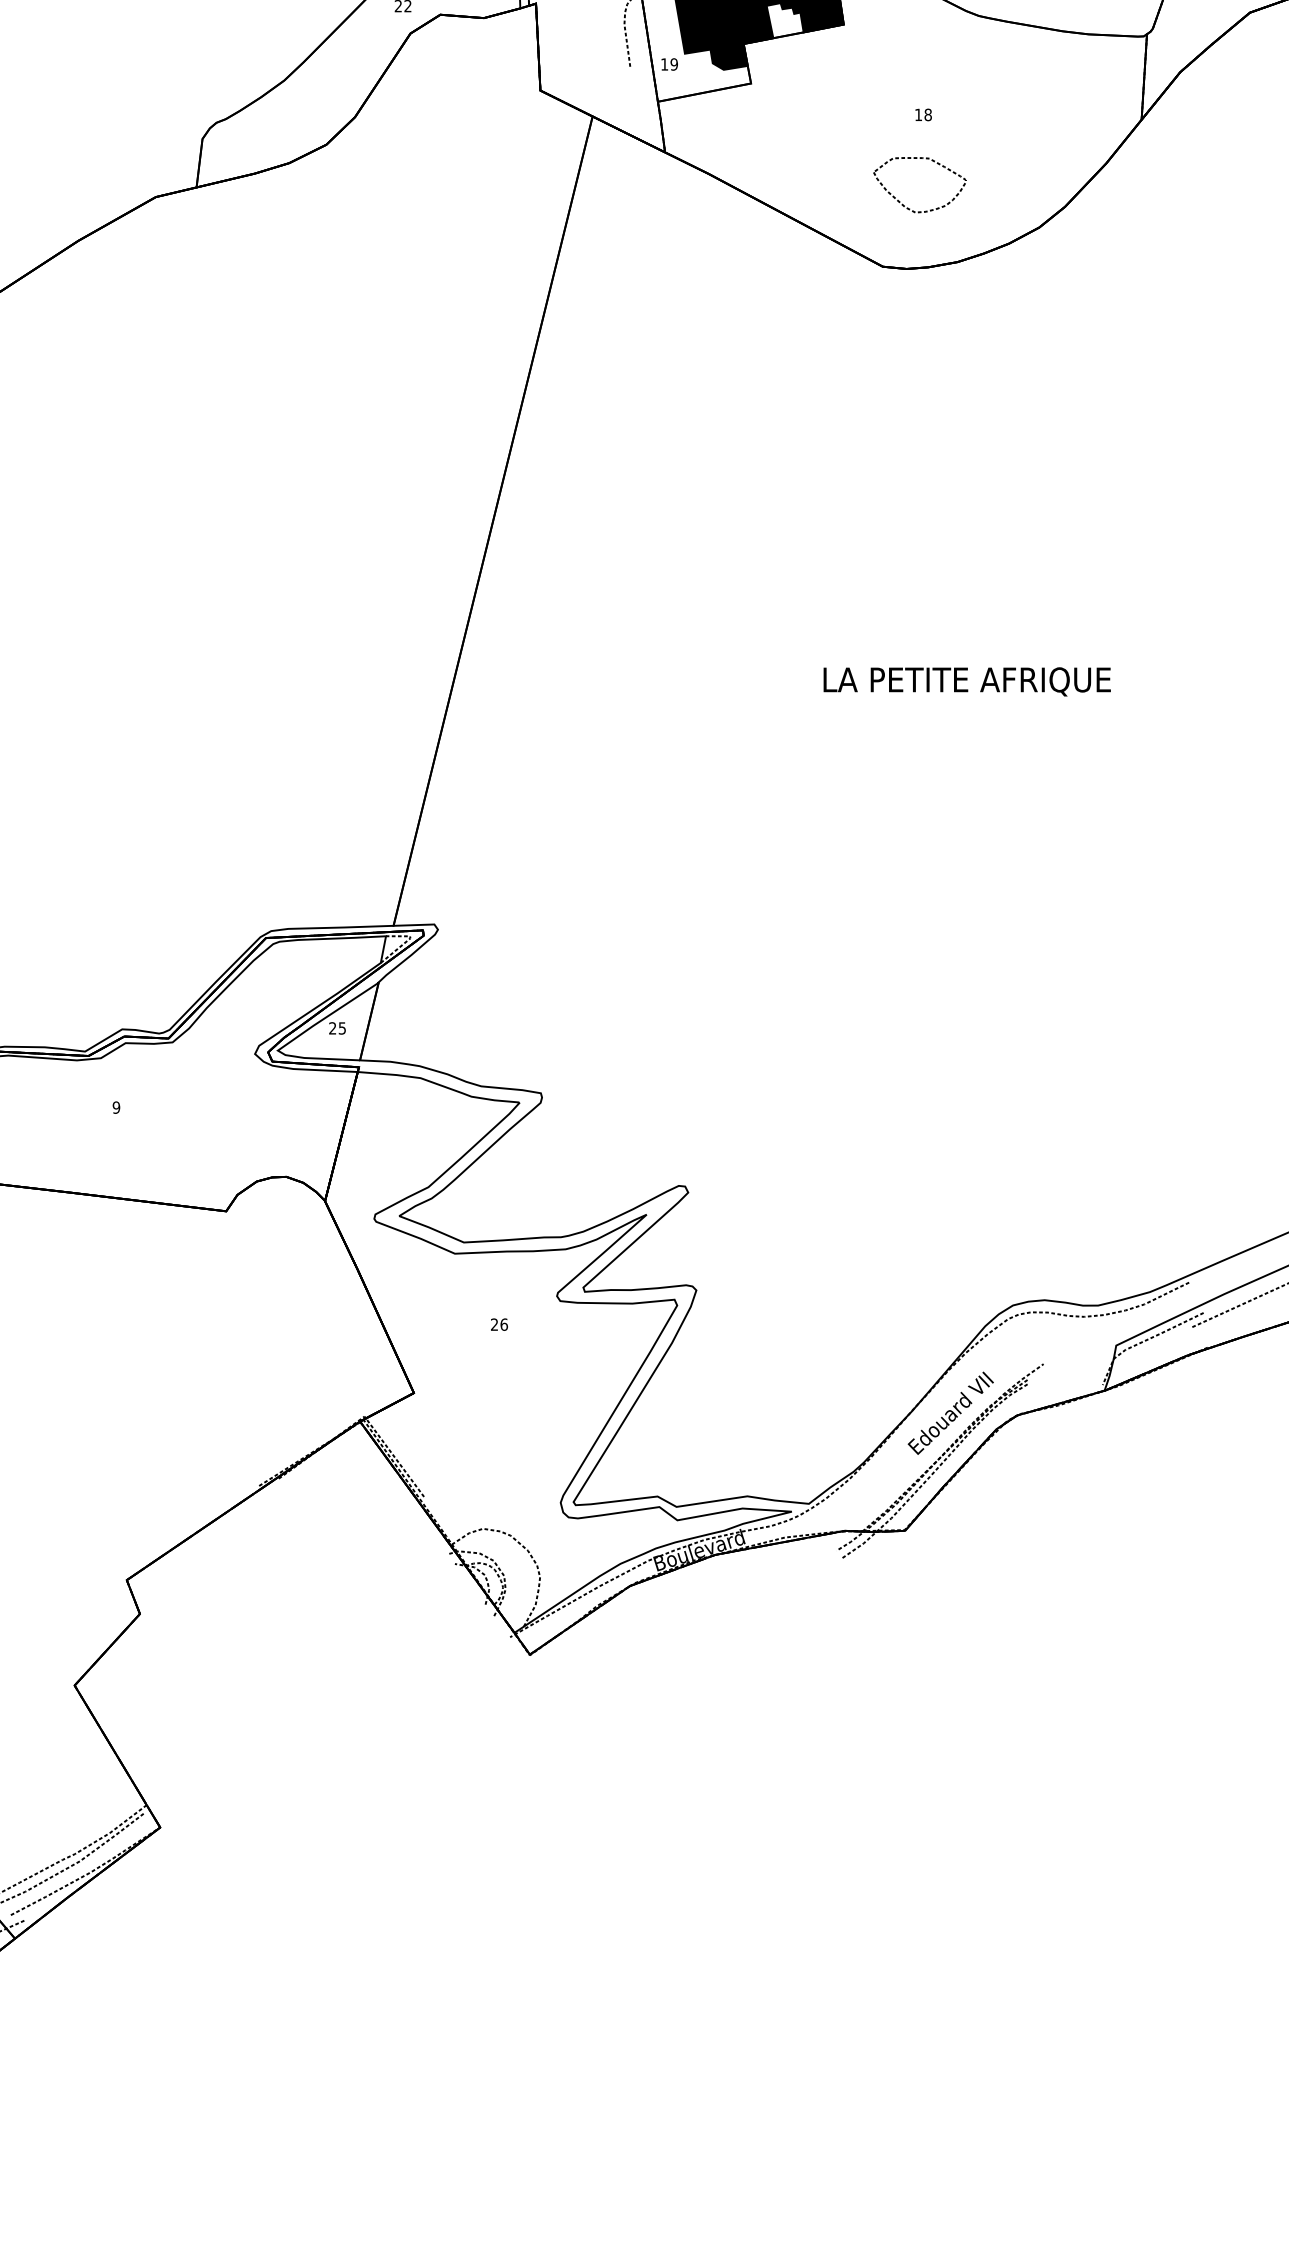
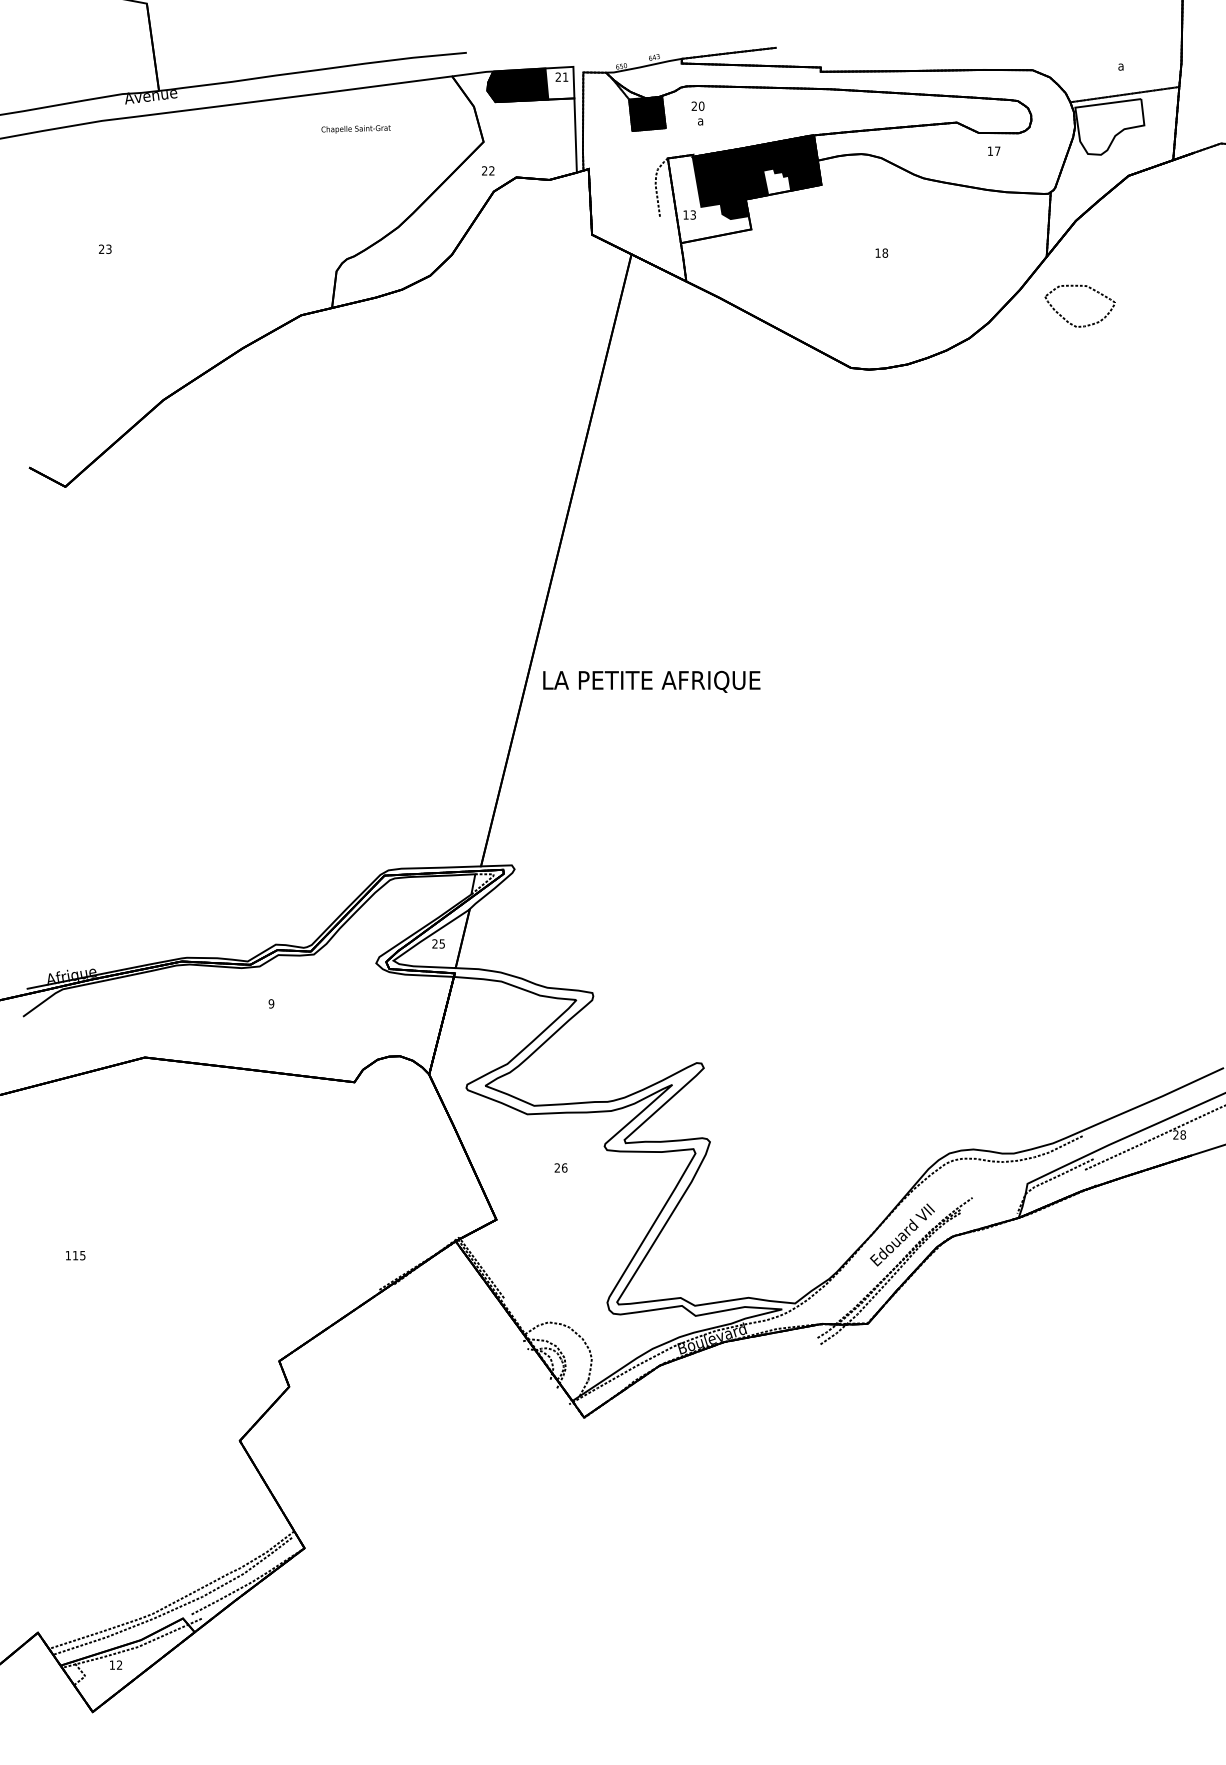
text: (674, 63) -> (693, 214), 19 -> 13
part: (920, 158) -> (1080, 286), moved
text: (966, 681) -> (651, 681), moved

